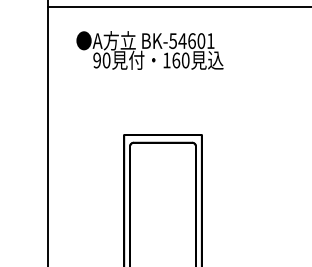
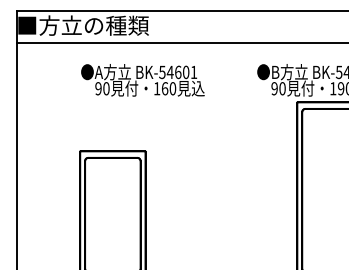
text: (149, 50) -> (142, 80), moved

